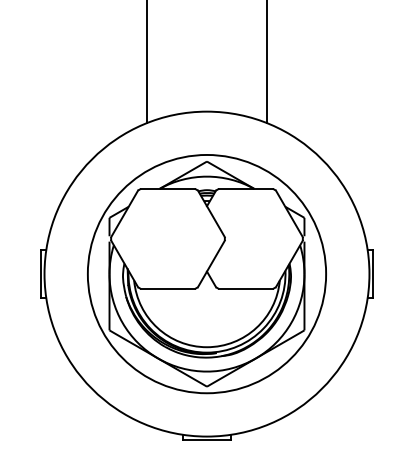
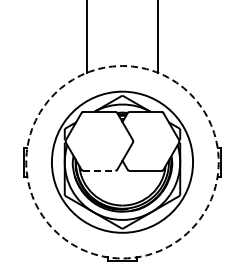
circle: (207, 274) -> (122, 162), solid -> dashed
line: (168, 289) -> (99, 171), solid -> dashed

